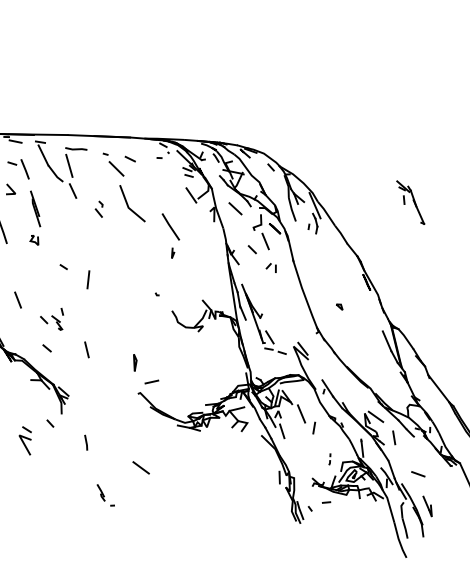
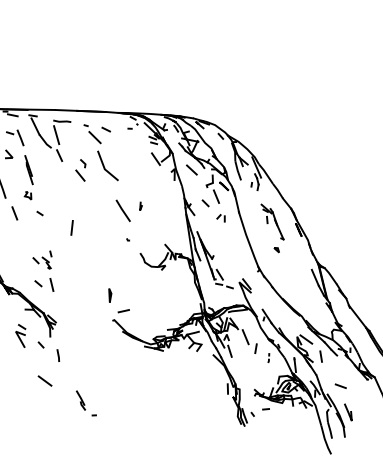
part: (410, 201) -> (272, 221), moved
part: (98, 209) -> (80, 170), size x1.67
line: (169, 226) -> (122, 210), moved
line: (63, 267) -> (39, 213), moved
line: (17, 300) -> (14, 213), moved
line: (86, 349) -> (51, 284), moved
part: (25, 440) -> (20, 335), moved
line: (85, 442) -> (57, 355), moved
part: (329, 458) -> (268, 357), moved
line: (140, 467) -> (44, 380), moved
part: (104, 495) -> (85, 403), size x1.43

